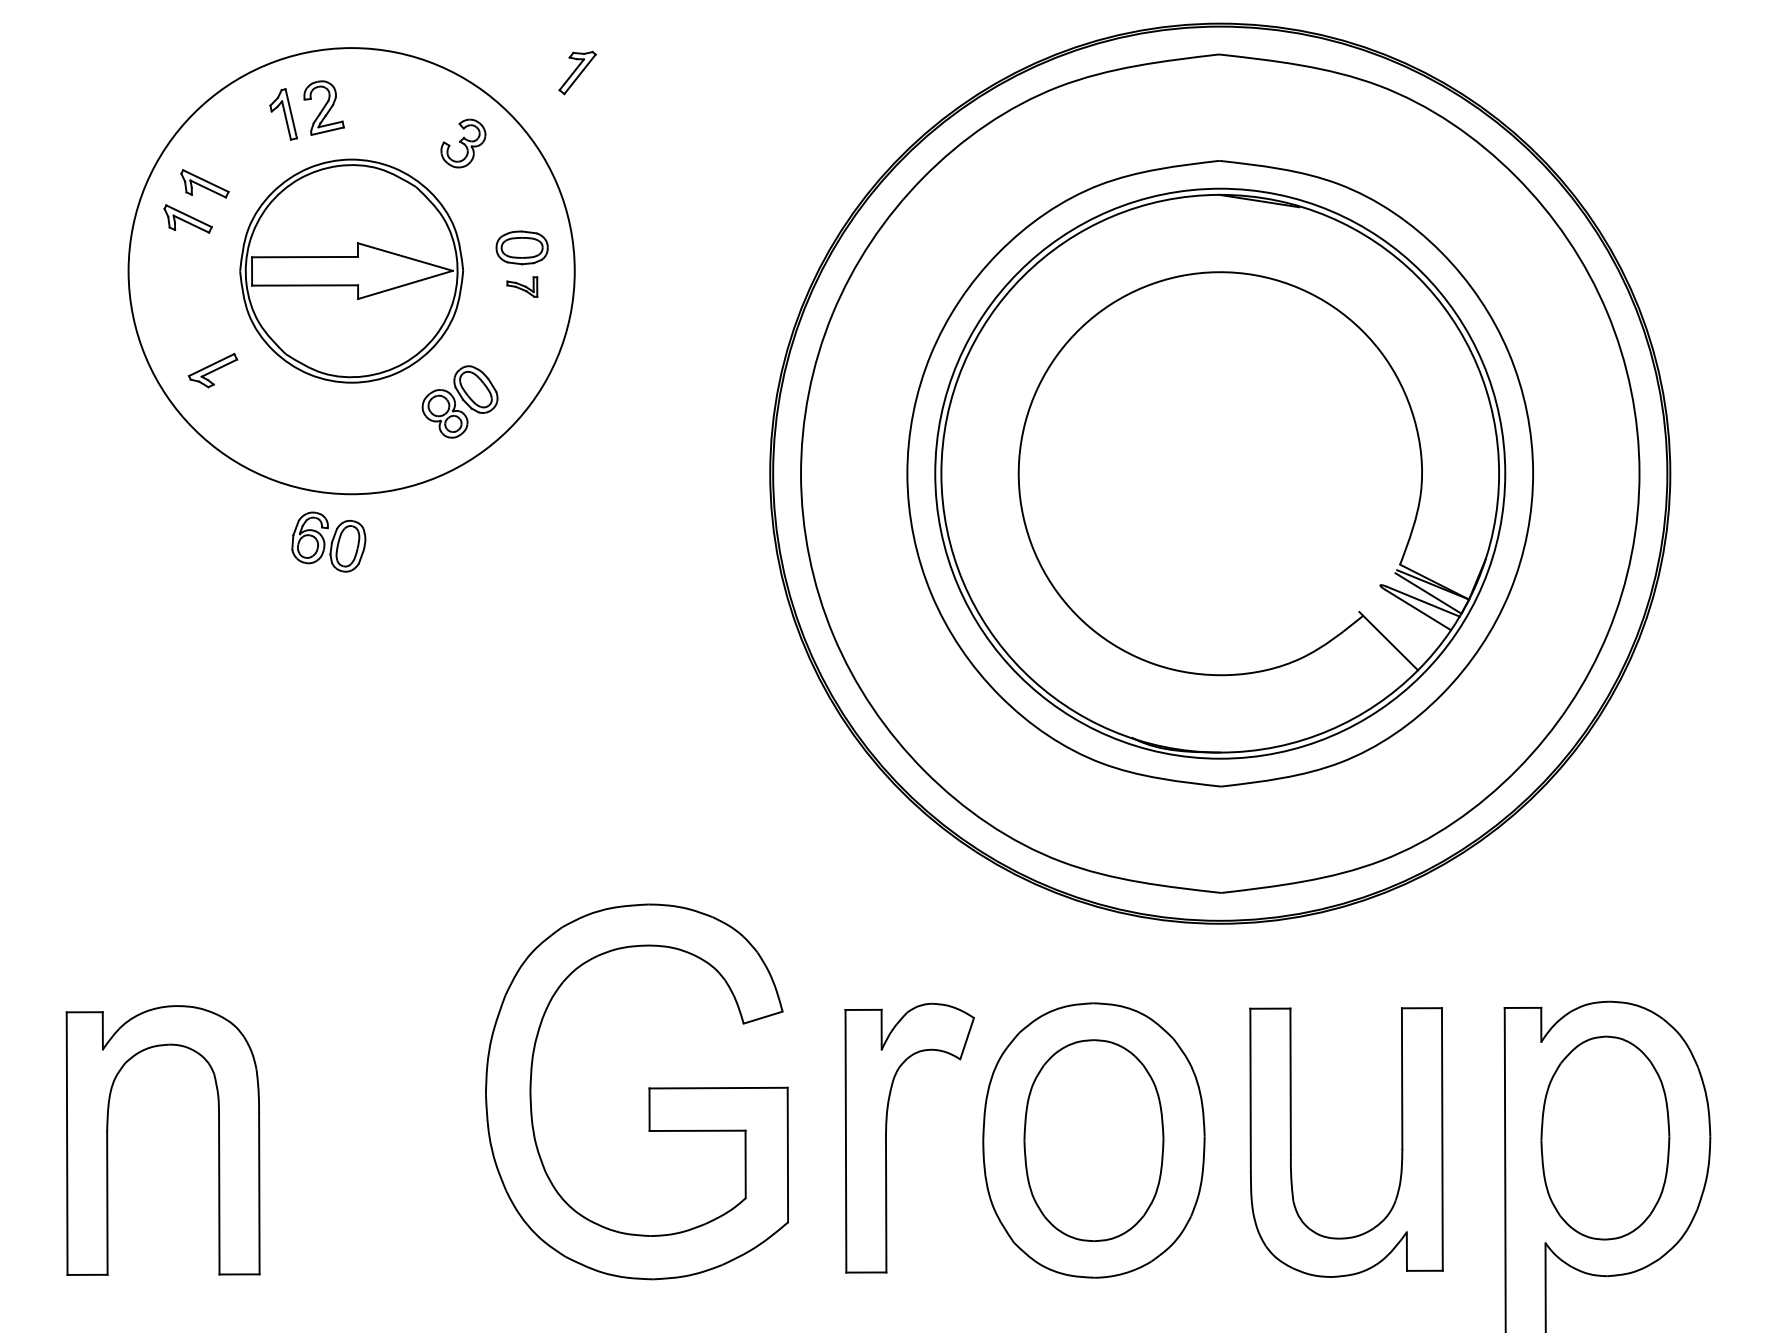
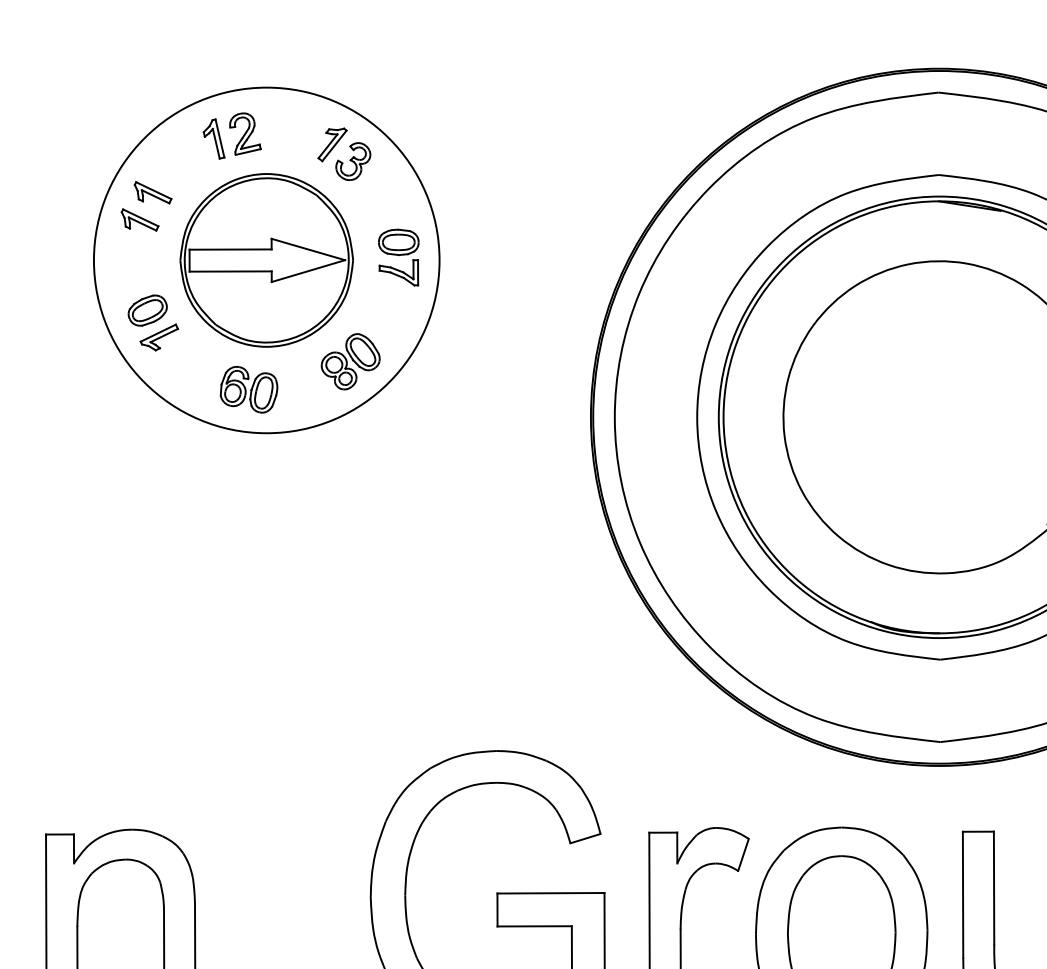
part: (577, 73) -> (332, 145), moved
part: (522, 286) -> (399, 272), size x1.67
part: (197, 335) -> (147, 310), added
part: (328, 541) -> (248, 389), moved

